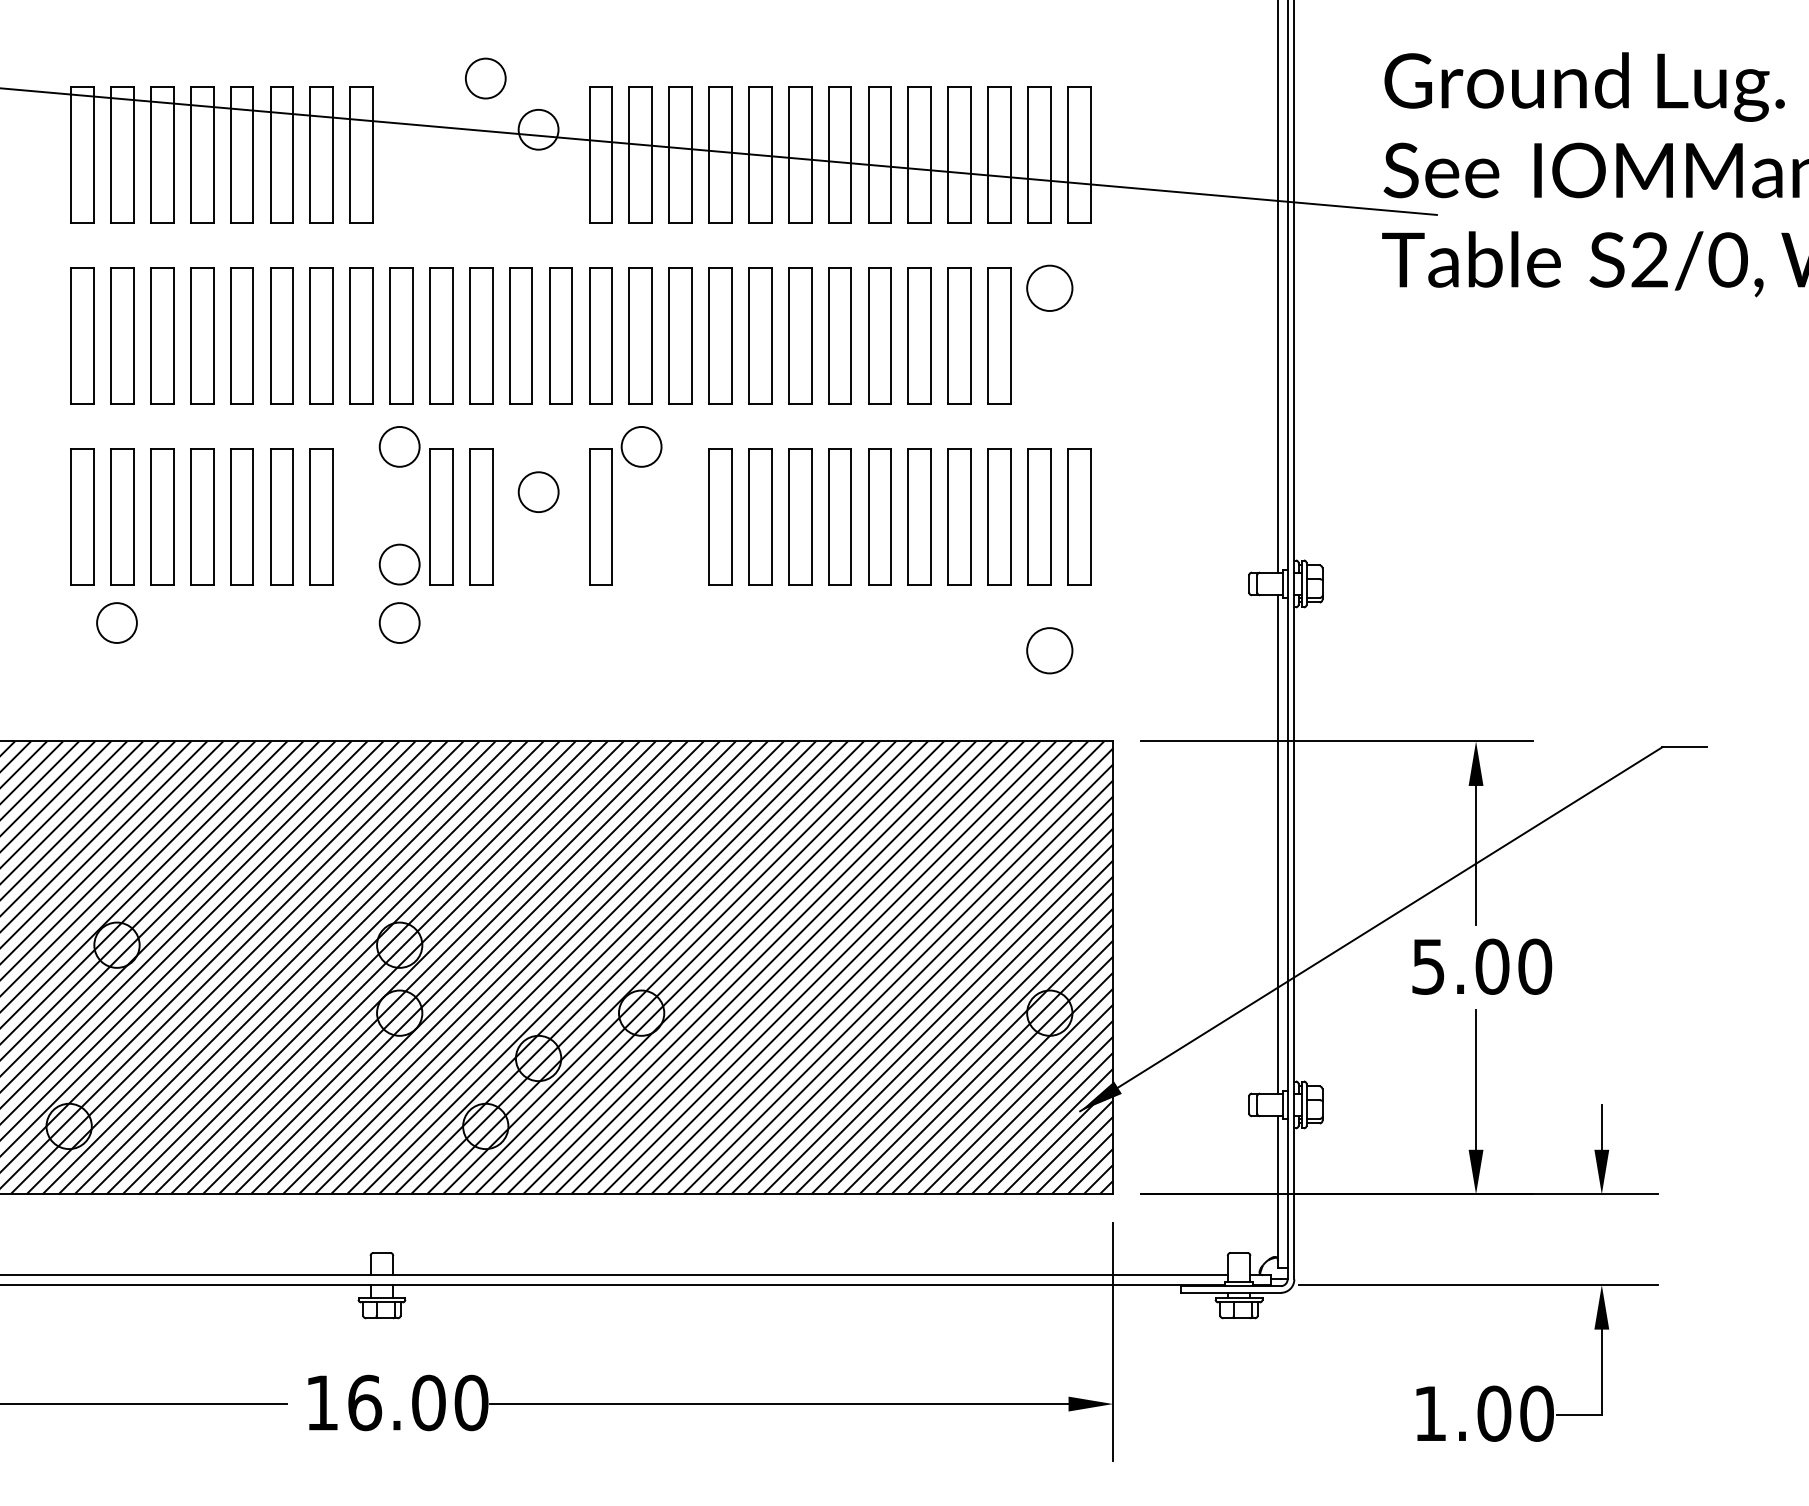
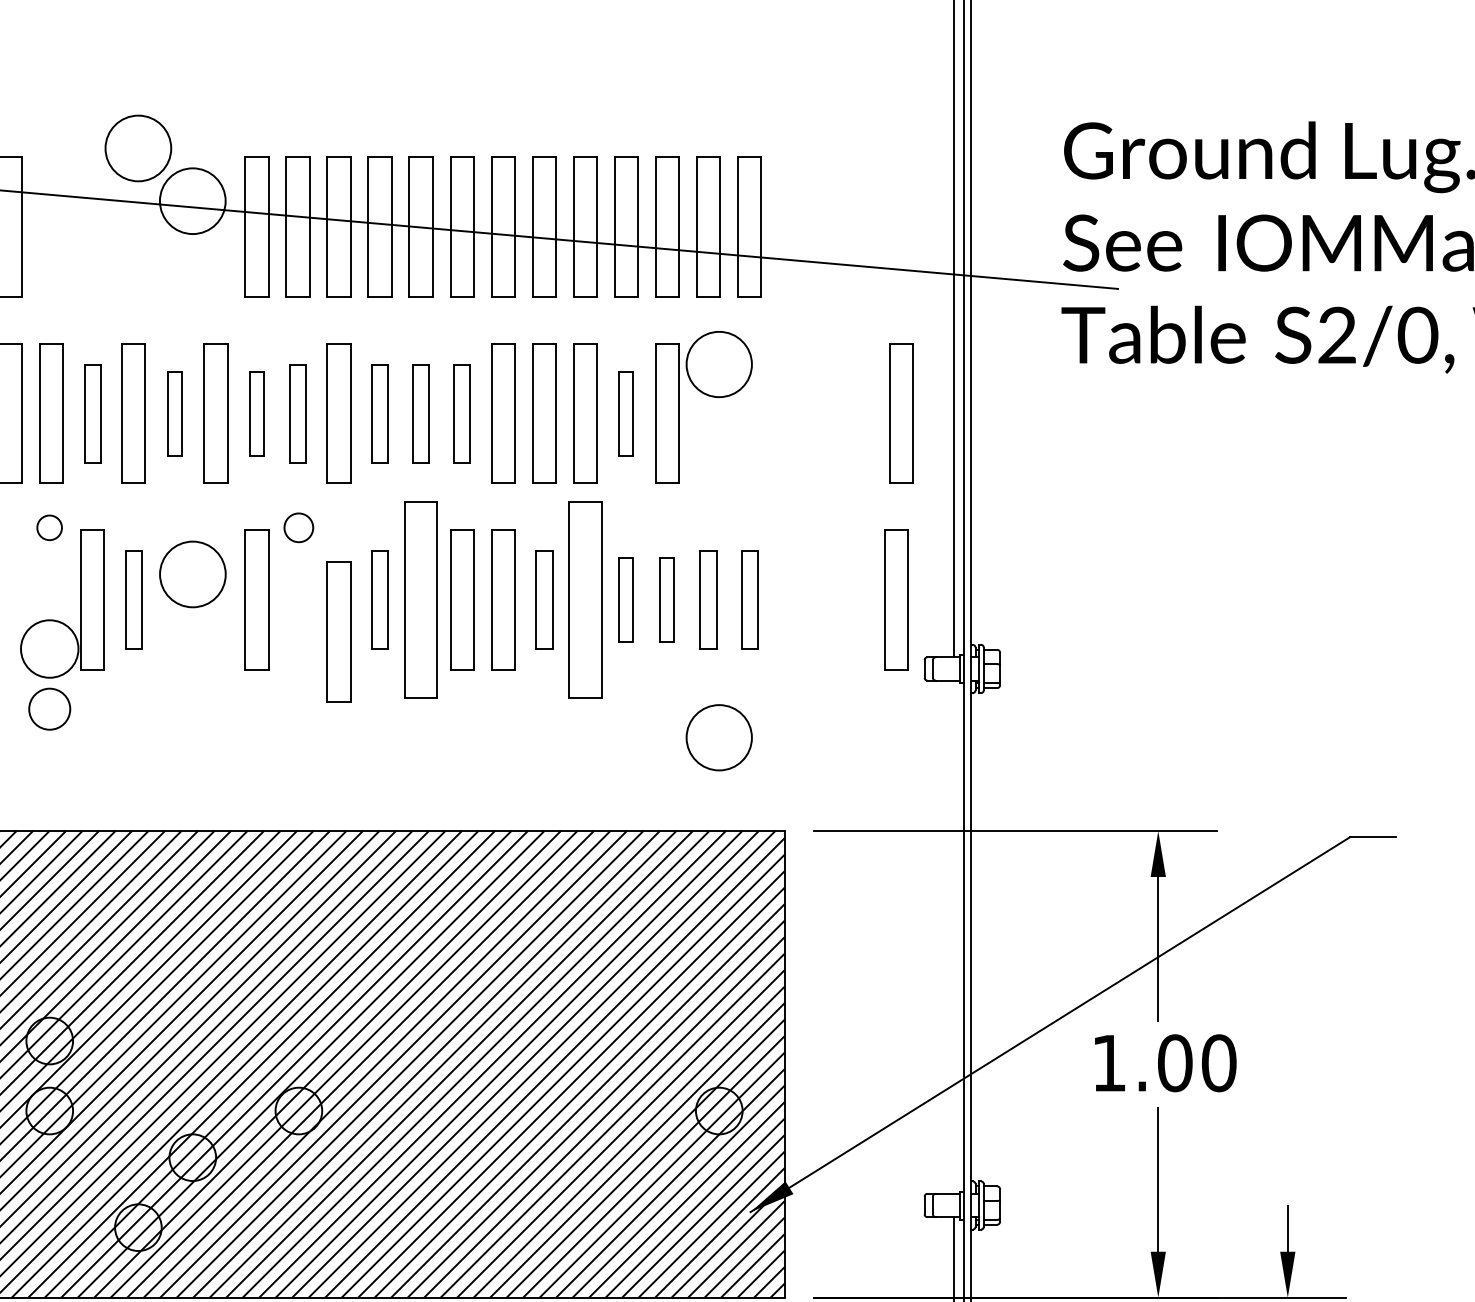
circle: (485, 78) -> (138, 148), size x1.6
circle: (538, 129) -> (192, 200), size x1.6
circle: (1049, 287) -> (718, 363), size x1.4
part: (441, 335) -> (92, 413), size x0.7
part: (520, 335) -> (174, 413), size x0.6
part: (600, 335) -> (256, 413), size x0.6
part: (640, 335) -> (297, 413), size x0.7
part: (720, 335) -> (380, 413), size x0.7
part: (760, 335) -> (421, 413), size x0.7
part: (800, 335) -> (462, 413), size x0.7
part: (959, 335) -> (626, 413), size x0.6
part: (1226, 335) -> (901, 413), added
circle: (399, 446) -> (49, 527), size x0.6
circle: (641, 446) -> (298, 527), size x0.7
circle: (538, 492) -> (192, 574), size x1.6
part: (481, 516) -> (133, 599), size x0.7
part: (720, 516) -> (380, 599), size x0.7
part: (760, 516) -> (421, 599), size x1.4
part: (879, 516) -> (543, 599), size x0.7
part: (919, 516) -> (585, 599), size x1.4
part: (959, 516) -> (626, 599), size x0.6
part: (999, 516) -> (667, 599), size x0.6
part: (1039, 516) -> (708, 599), size x0.7
part: (1079, 516) -> (749, 599), size x0.7
part: (1221, 516) -> (896, 599), added
part: (680, 547) -> (338, 631), added
circle: (399, 564) -> (49, 648), size x1.4
circle: (1049, 650) -> (718, 737), size x1.4
line: (1277, 844) -> (953, 937), removed
text: (1428, 966) -> (1109, 1062), 5.00 -> 1.00

